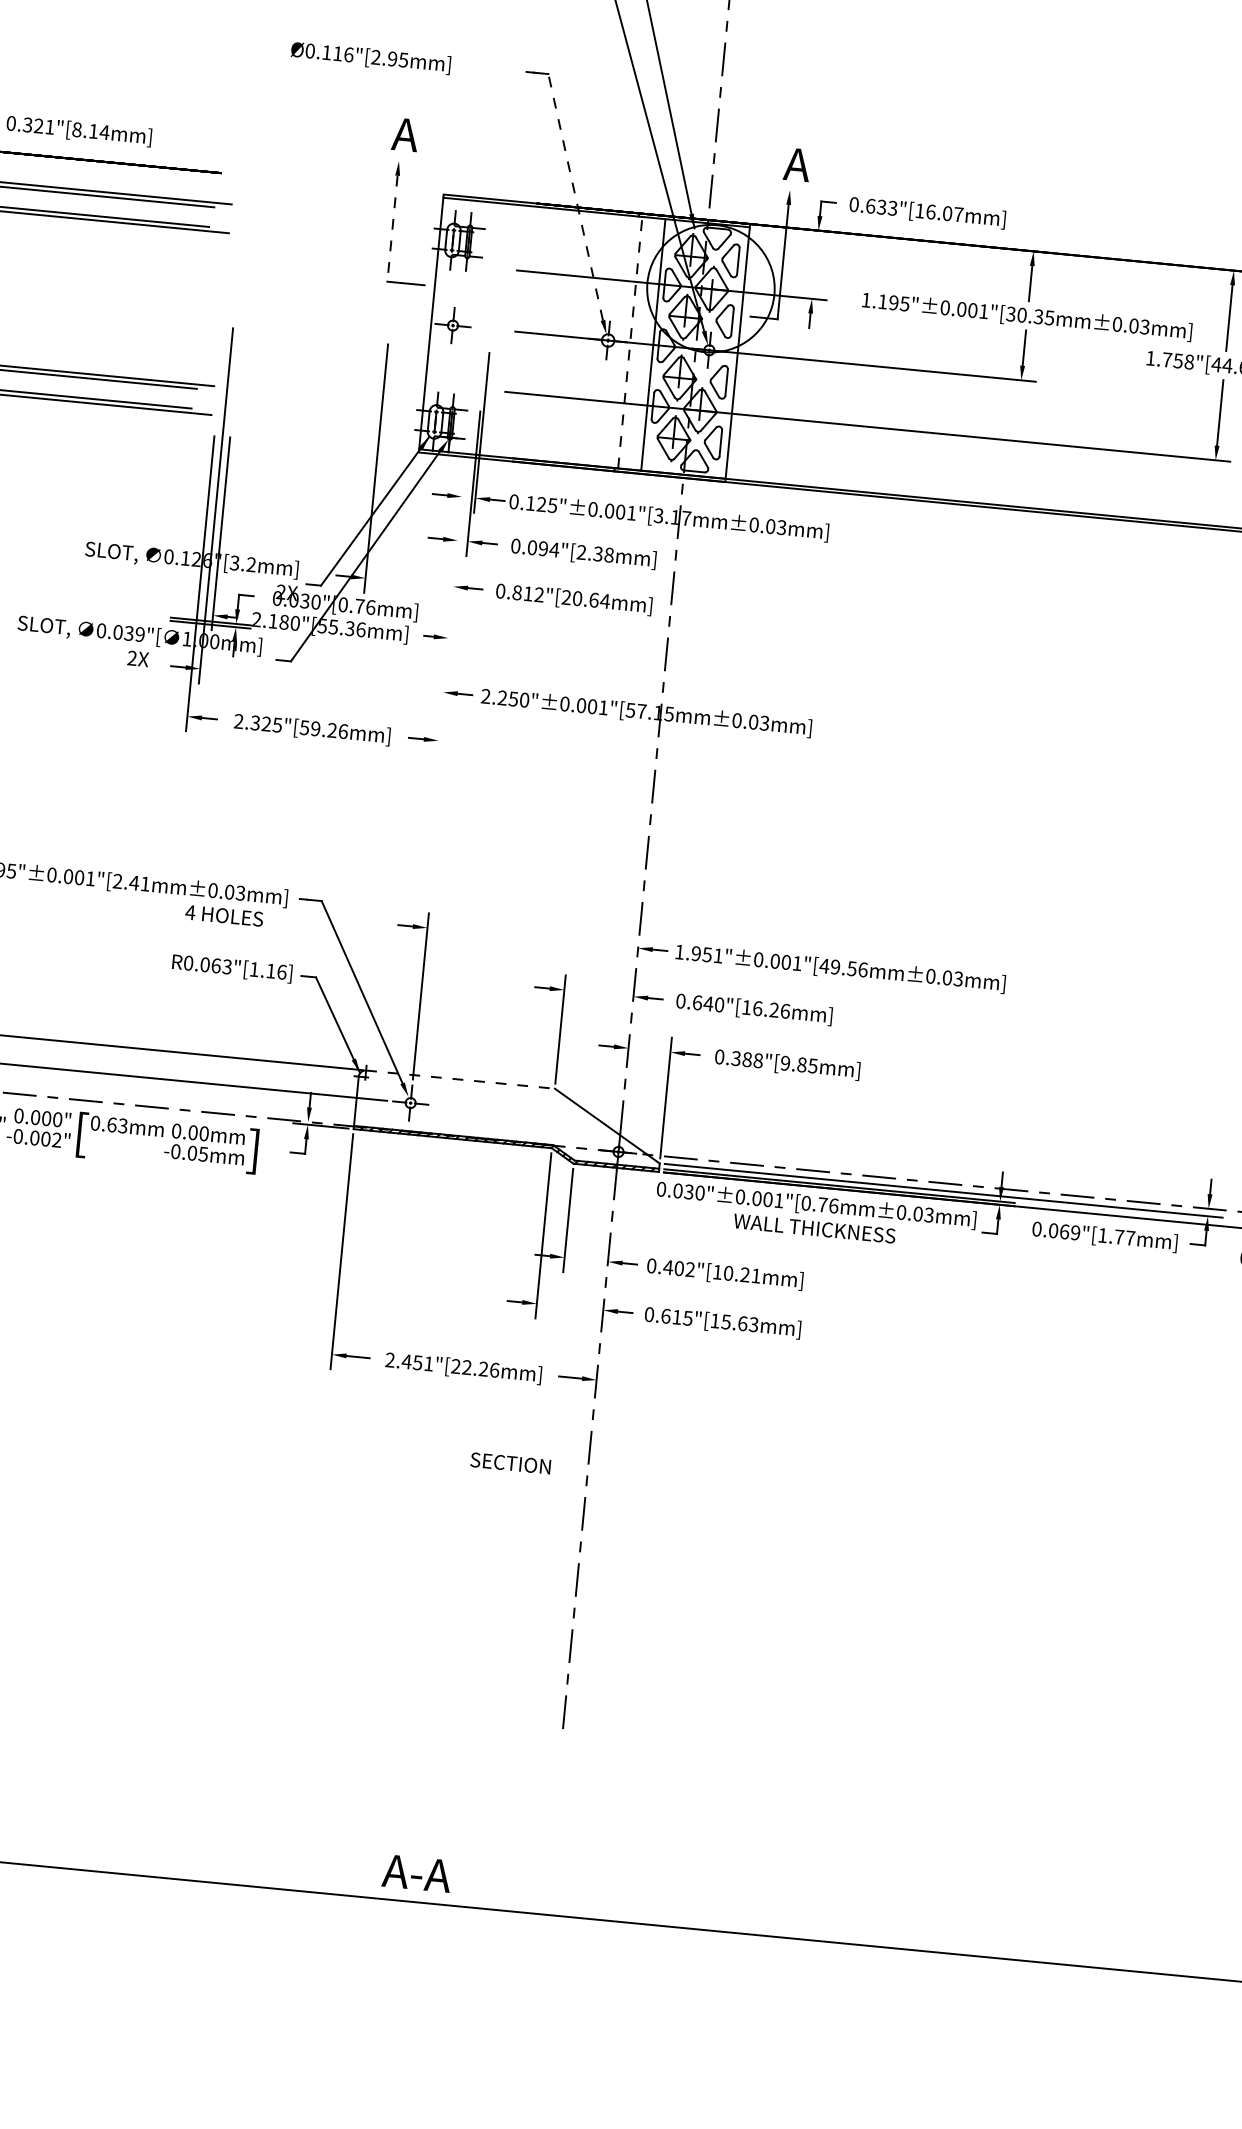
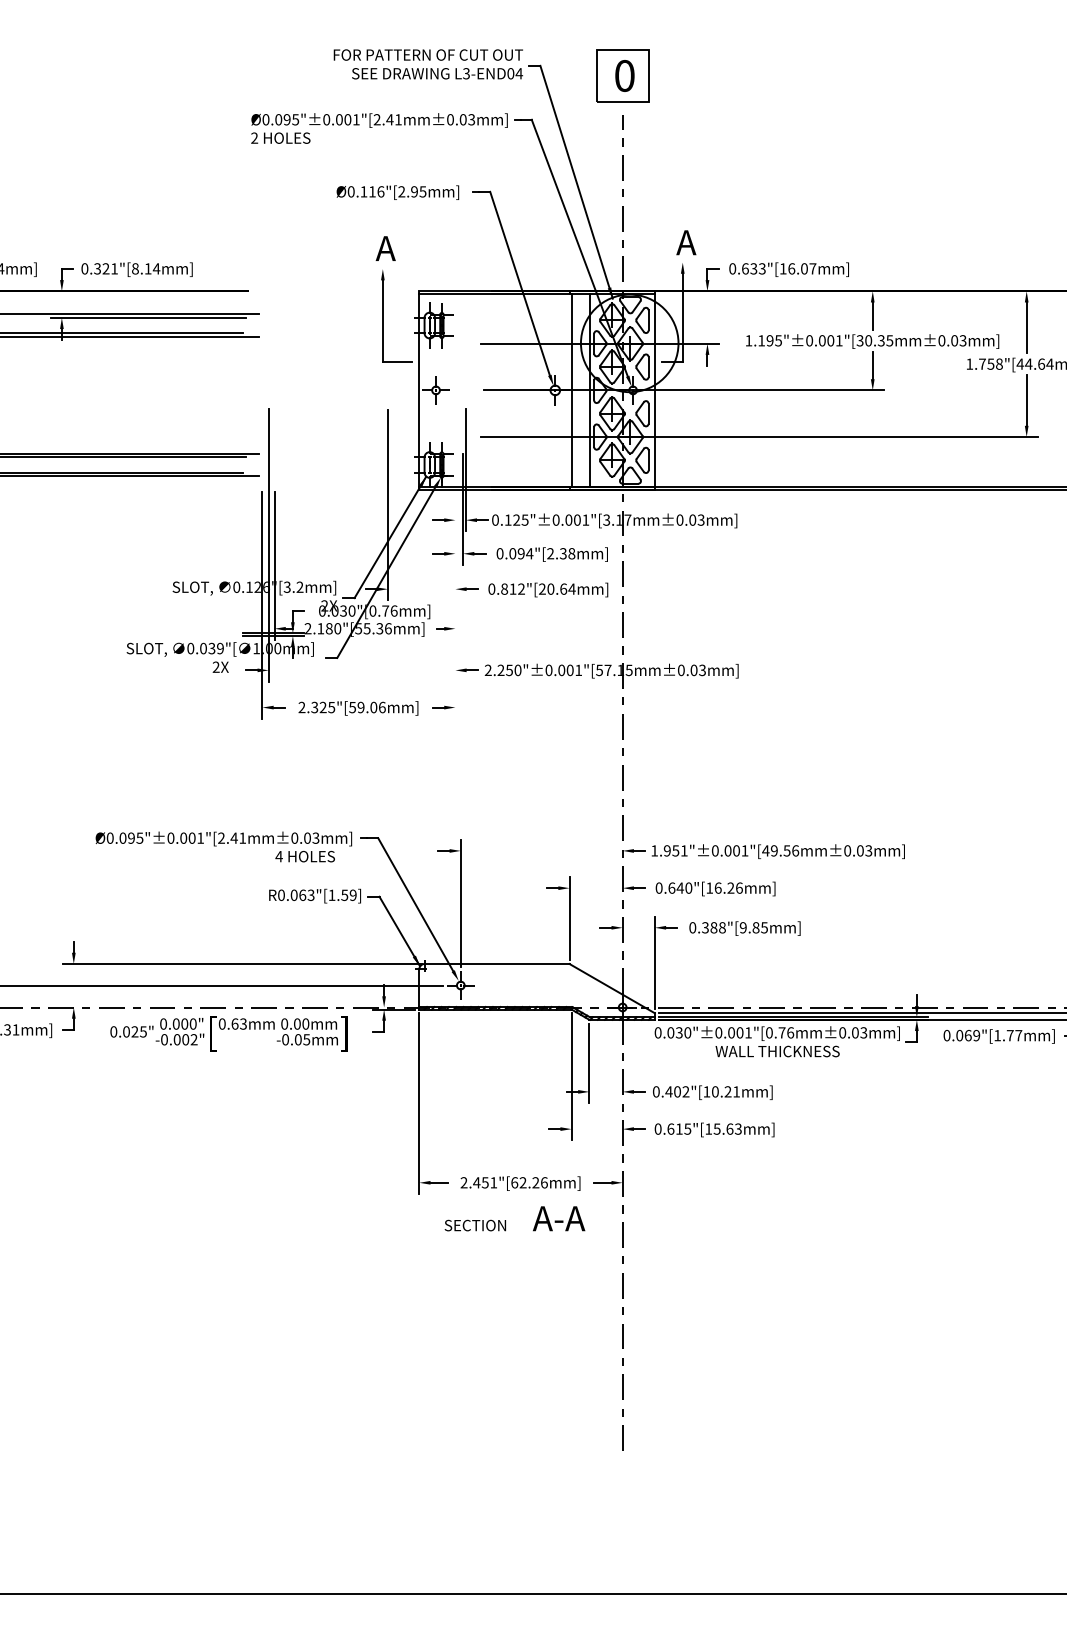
text: (370, 57) -> (397, 192), moved
line: (574, 196) -> (519, 283), dashed -> solid
line: (391, 229) -> (382, 321), dashed -> solid
line: (630, 342) -> (572, 390), dashed -> solid
text: (331, 730) -> (373, 707), 2.325"[59.26mm] -> 2.325"[59.06mm]
text: (275, 971) -> (348, 895), R0.063"[1.16] -> R0.063"[1.59]
line: (461, 1080) -> (497, 964), dashed -> solid
text: (455, 1366) -> (514, 1182), 2.451"[22.26mm] -> 2.451"[62.26mm]
text: (509, 1463) -> (474, 1225), moved
text: (417, 1873) -> (559, 1218), moved

